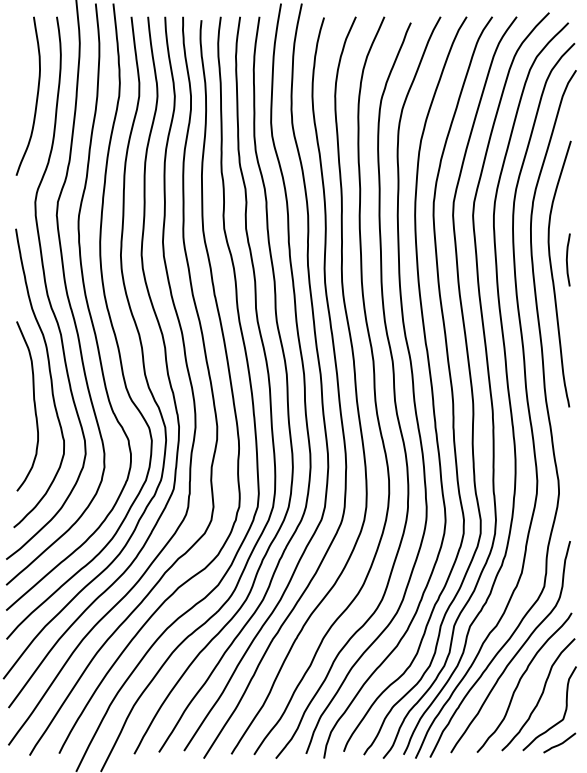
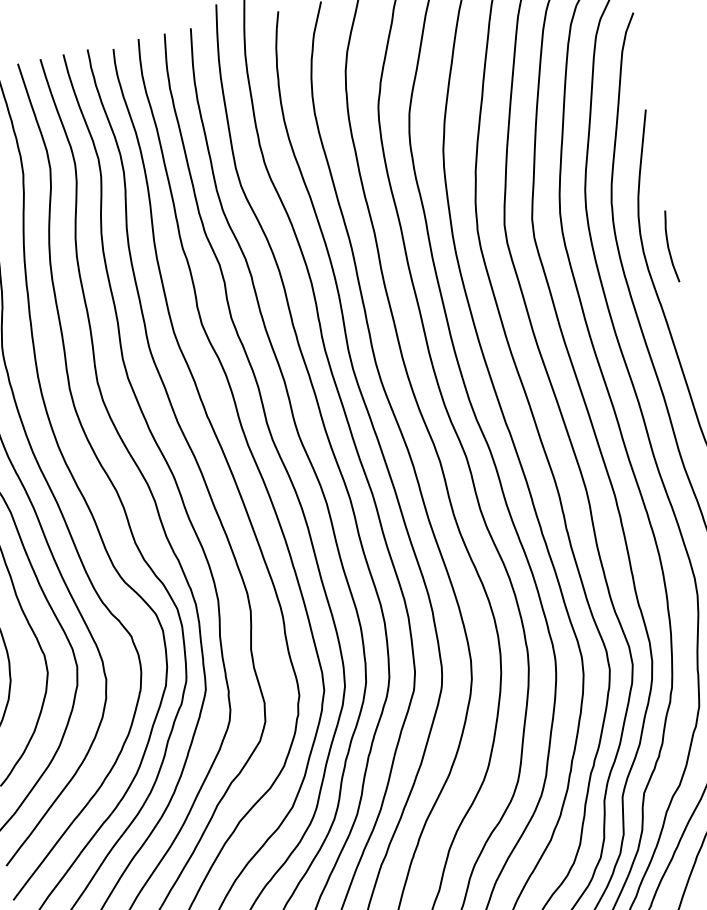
curve: (567, 259) -> (669, 246), moved

